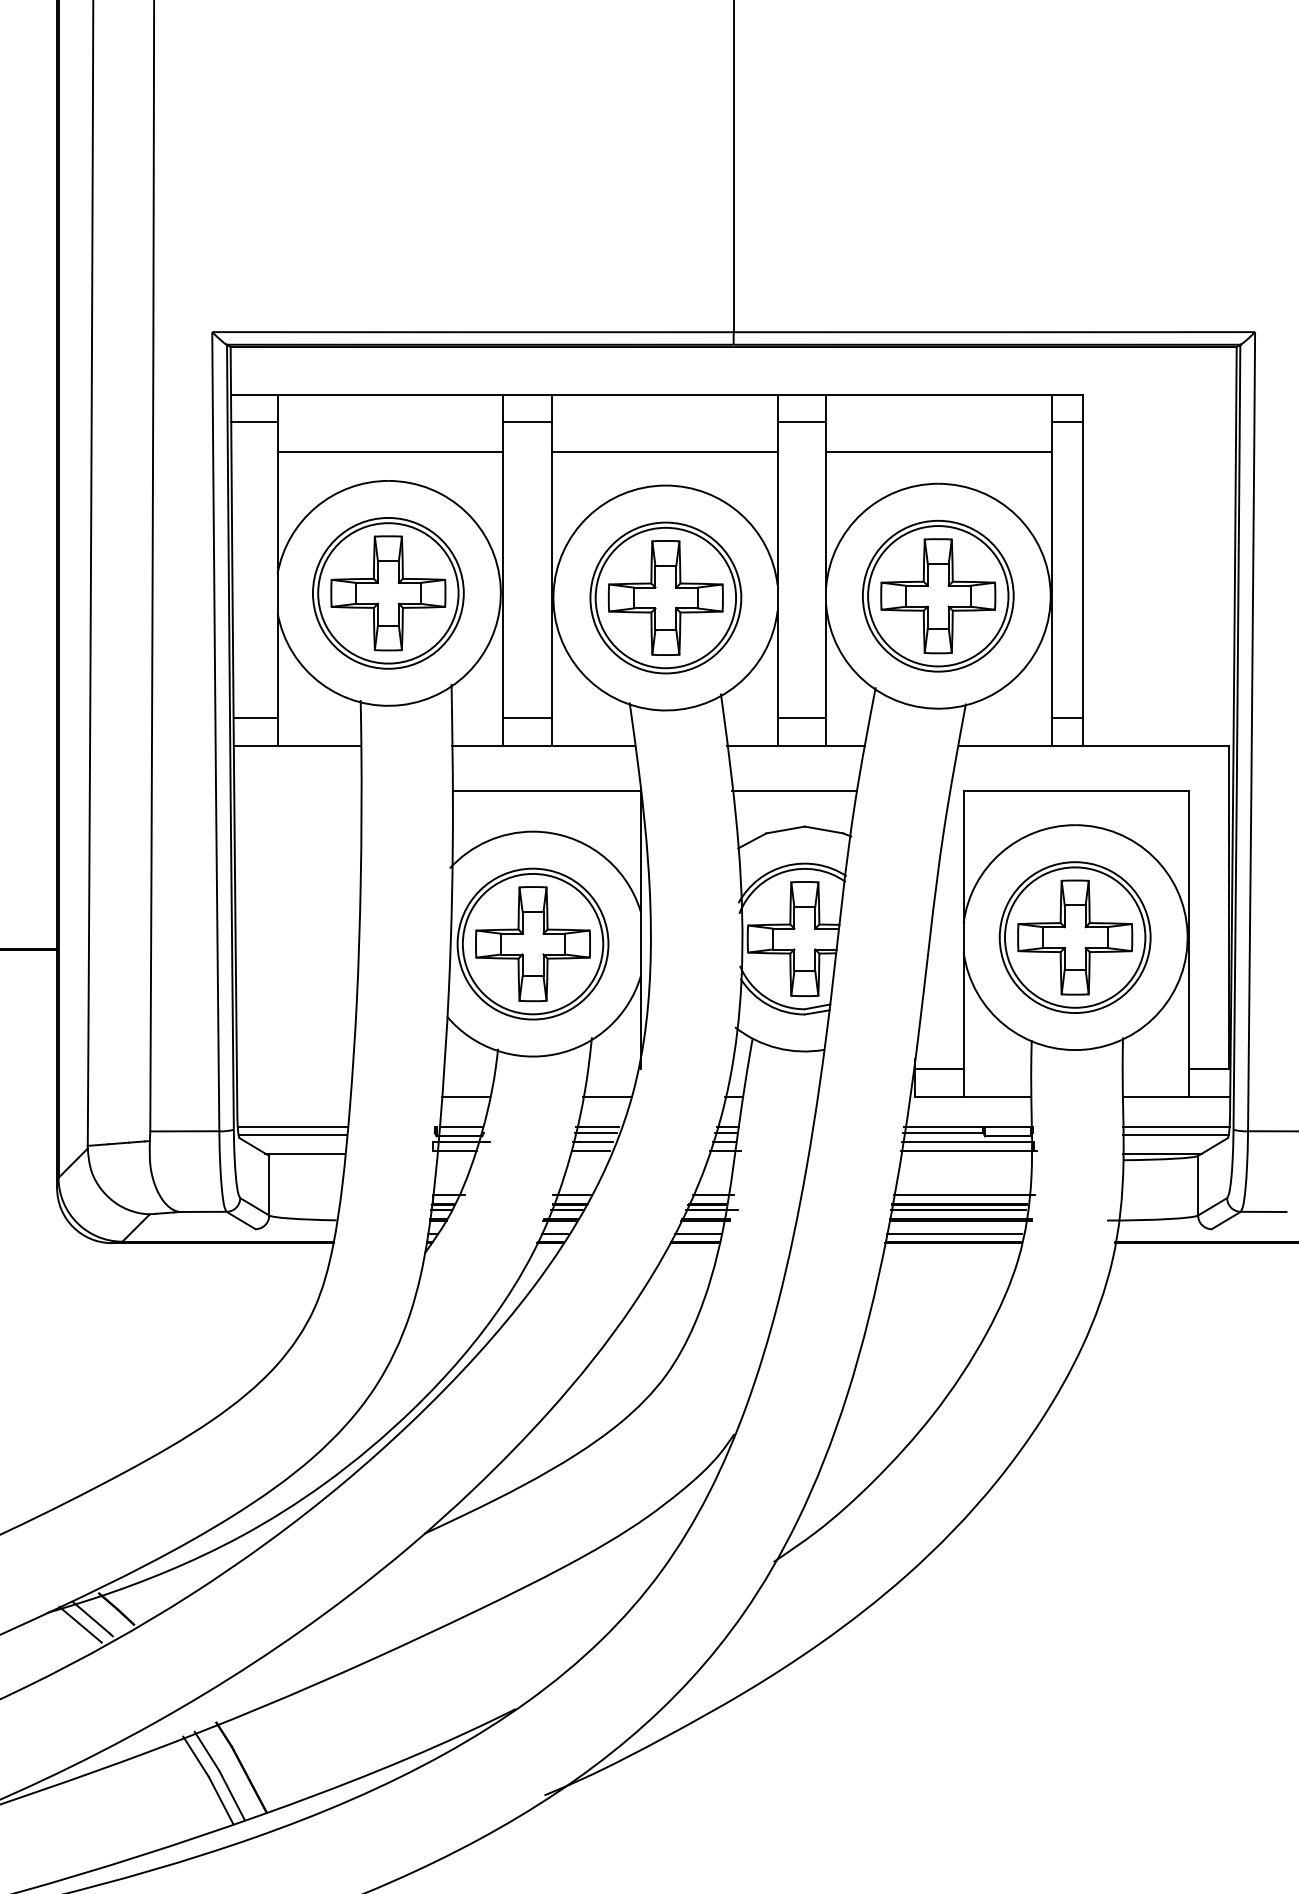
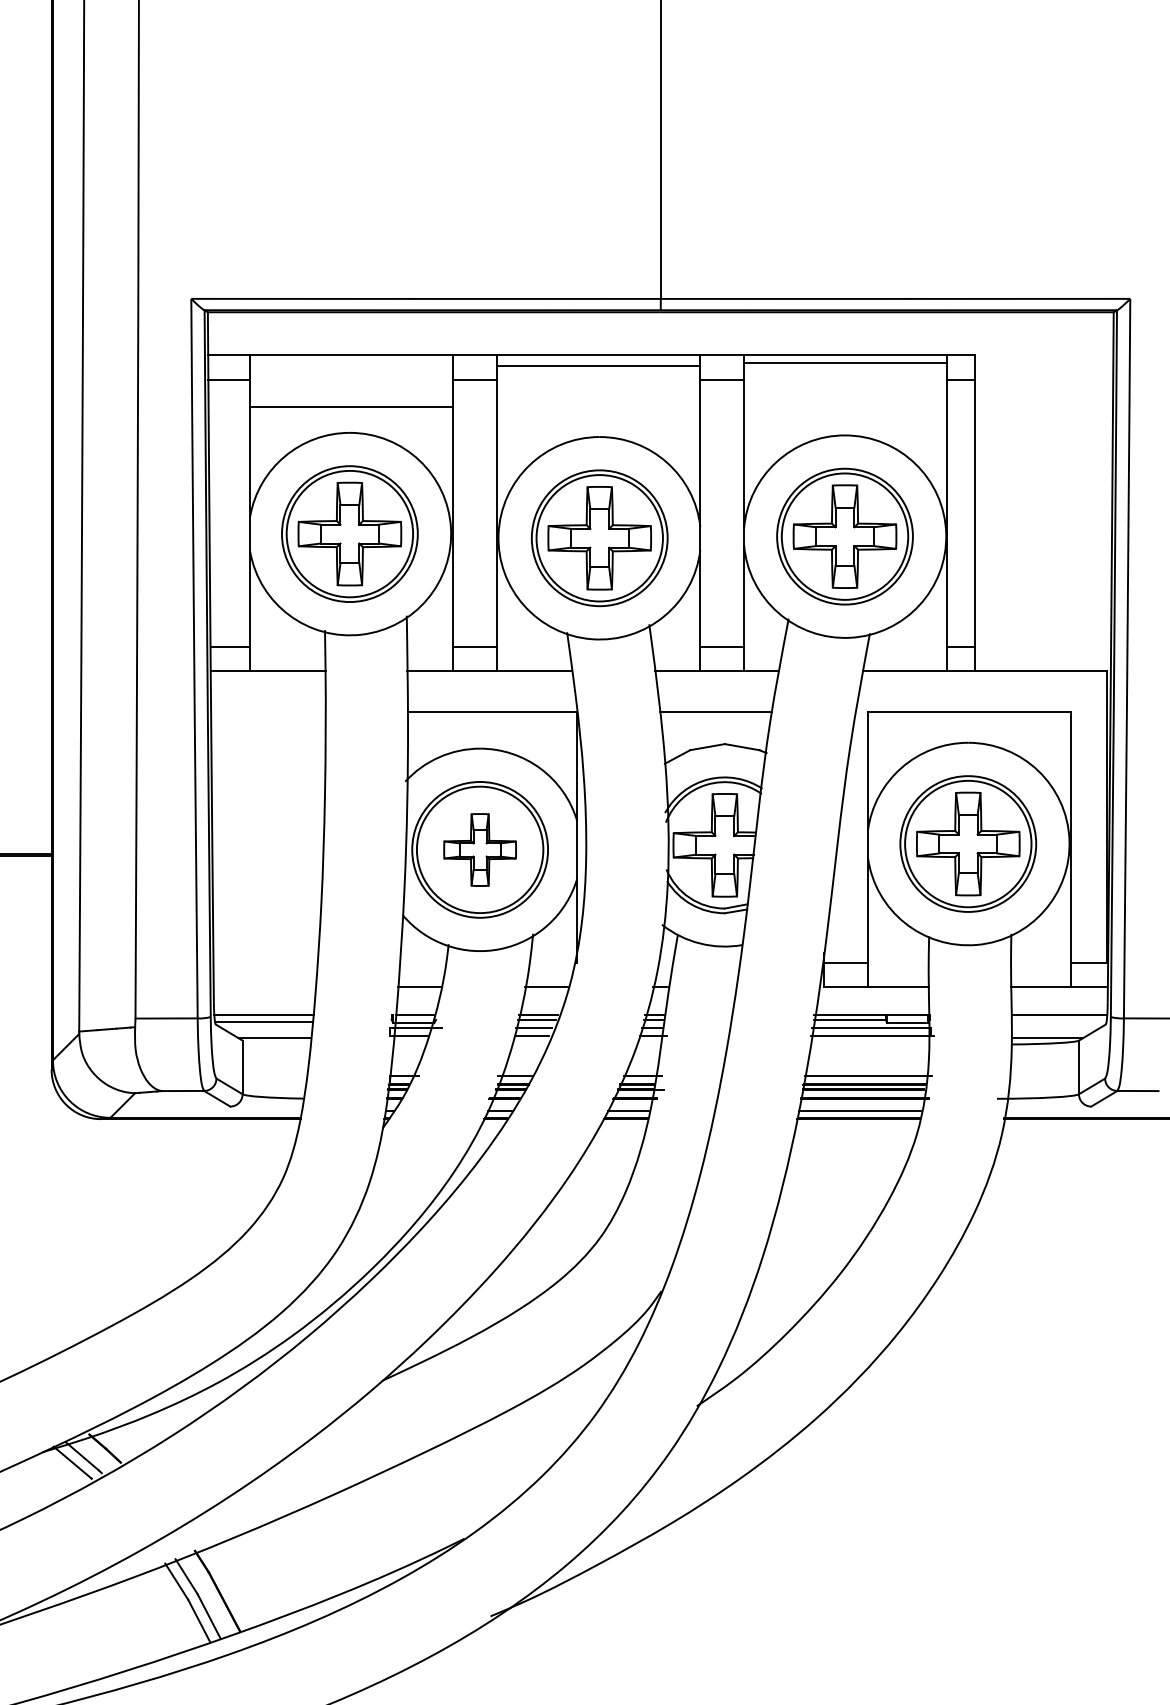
line: (664, 452) -> (598, 365), moved
line: (938, 452) -> (845, 363), moved
part: (532, 944) -> (479, 850), size x0.7
line: (1175, 1135) -> (1058, 1022), removed

